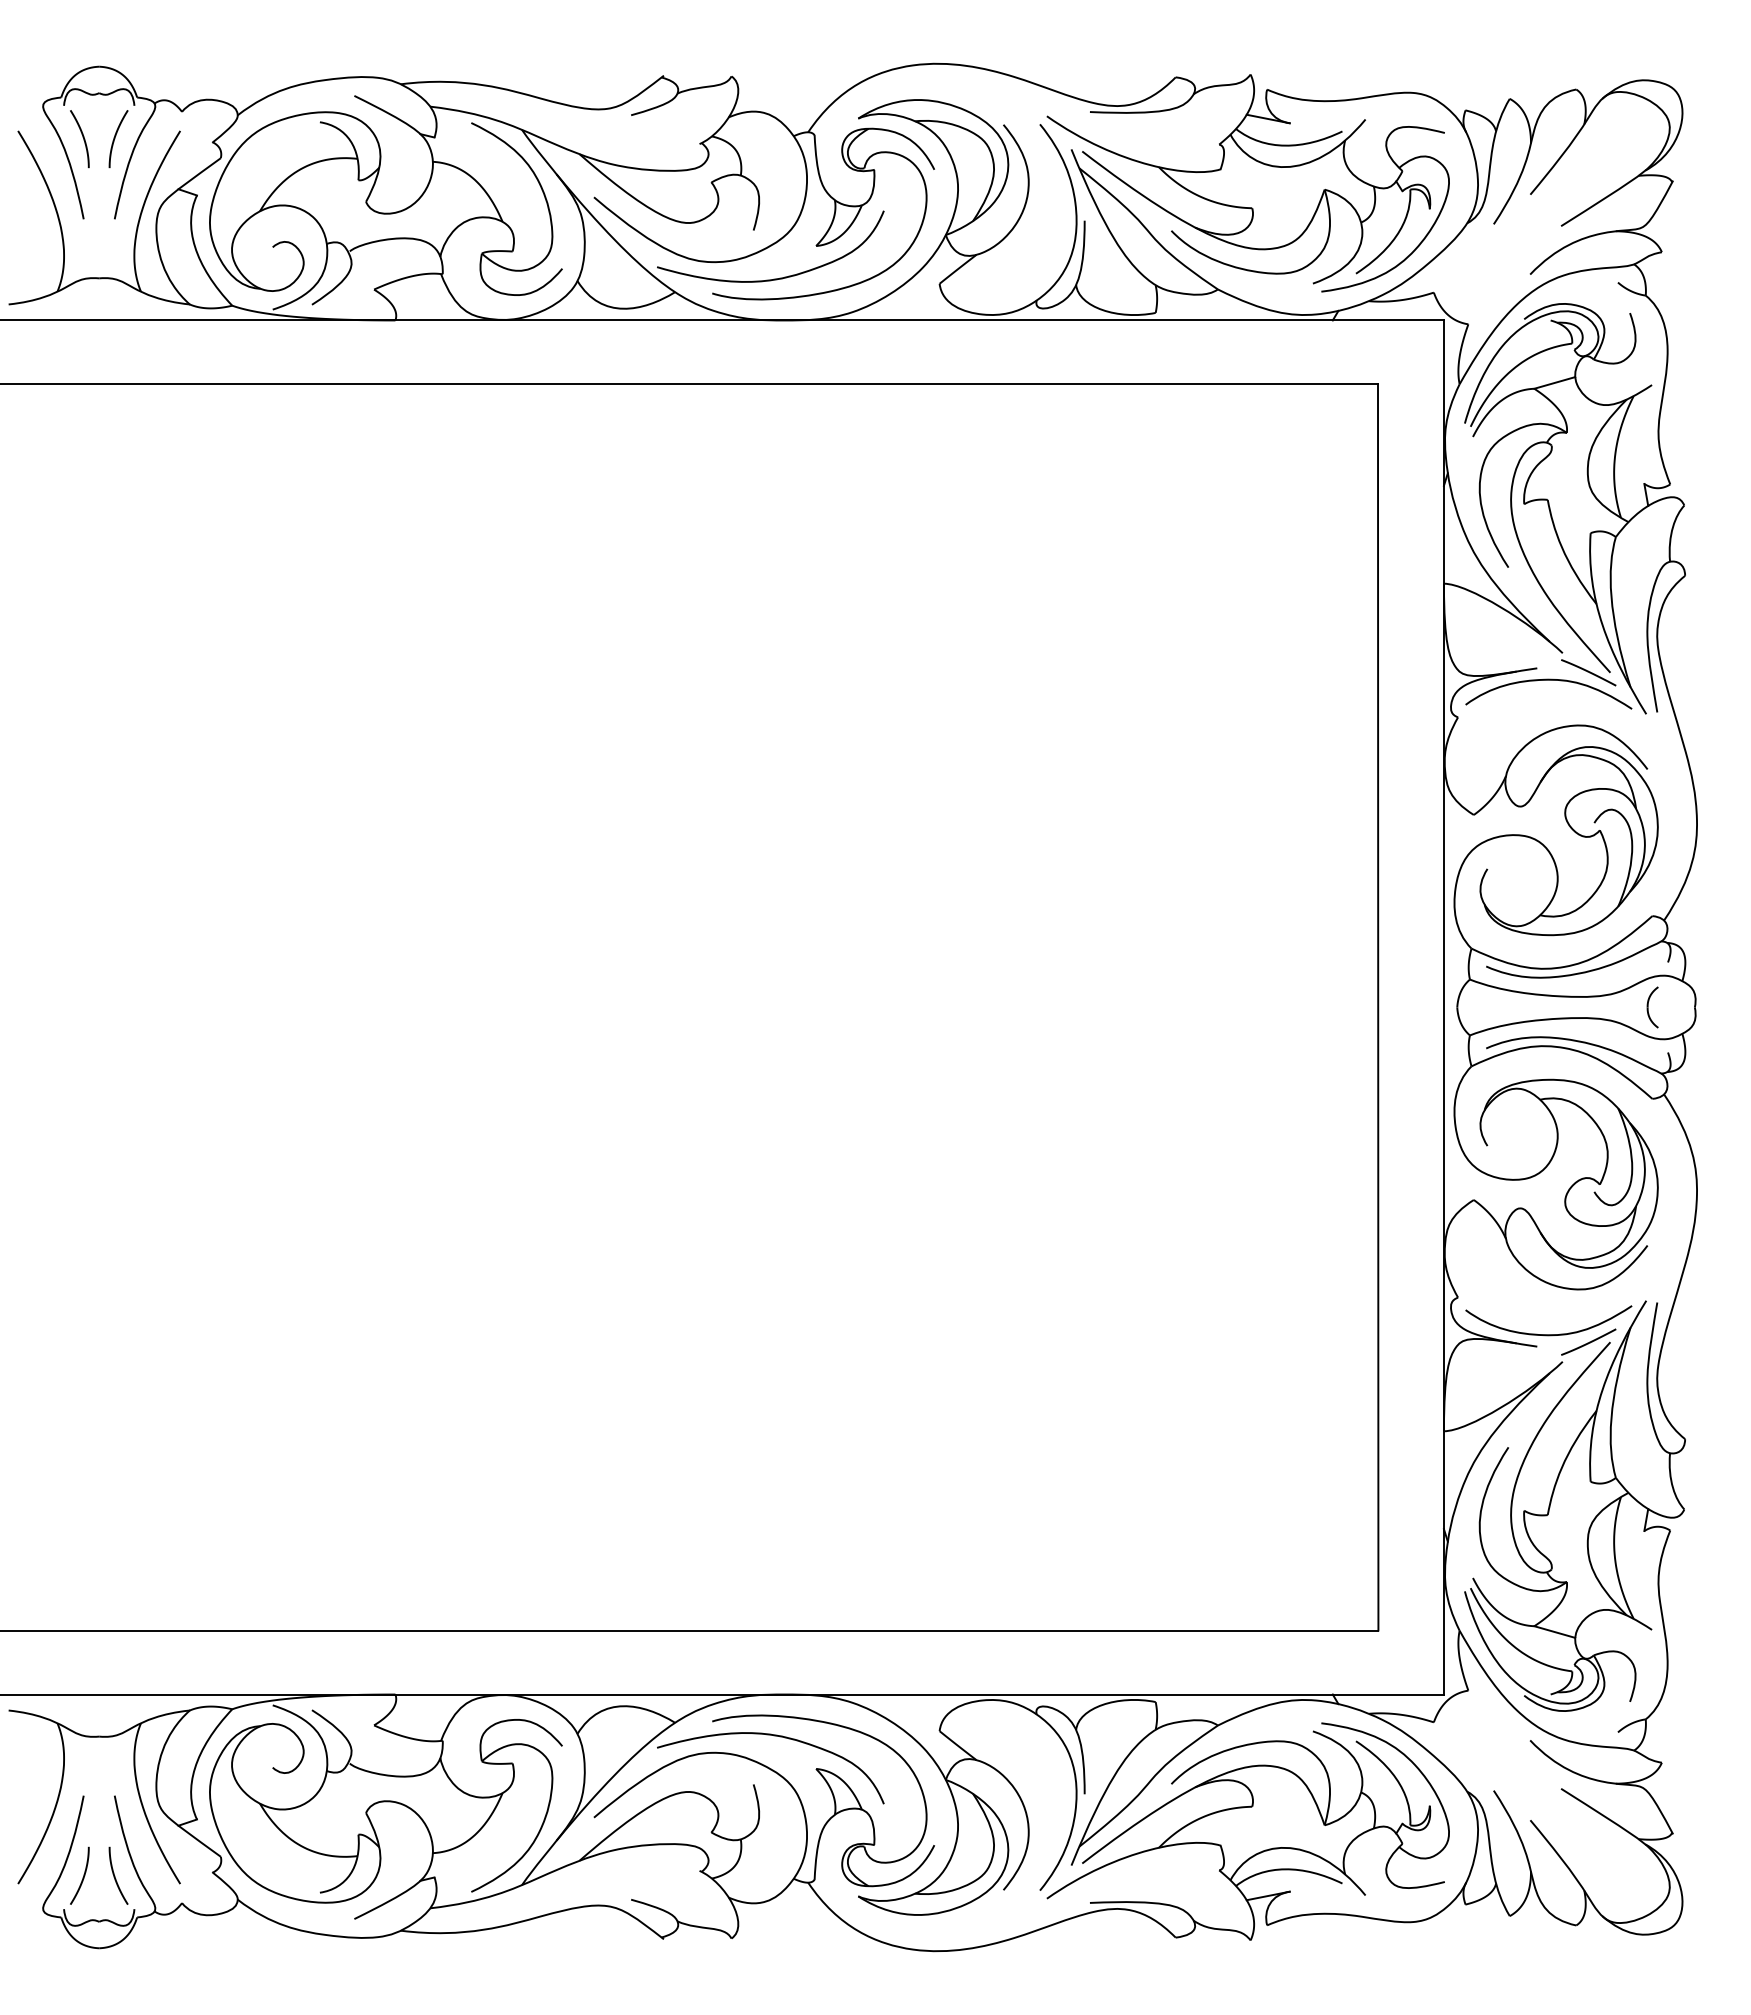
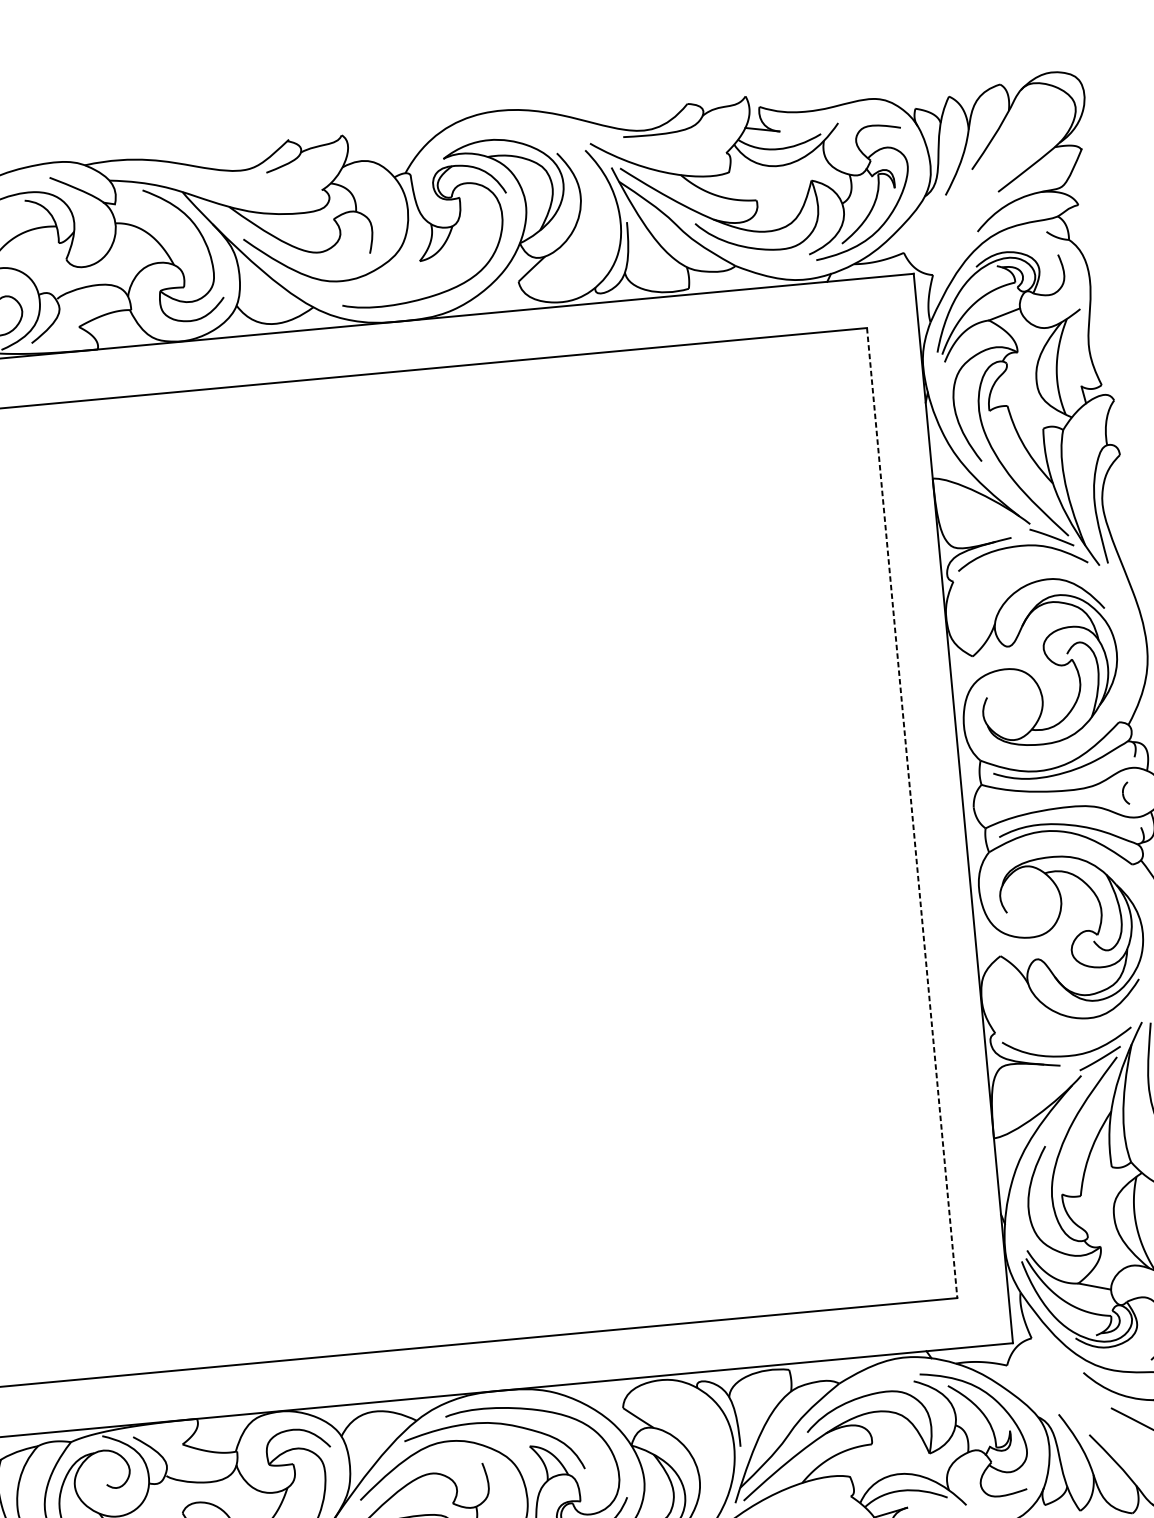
curve: (773, 278) -> (388, 289), removed
line: (1378, 1007) -> (912, 813), solid -> dashed
part: (1652, 1007) -> (1125, 793), size x0.7

